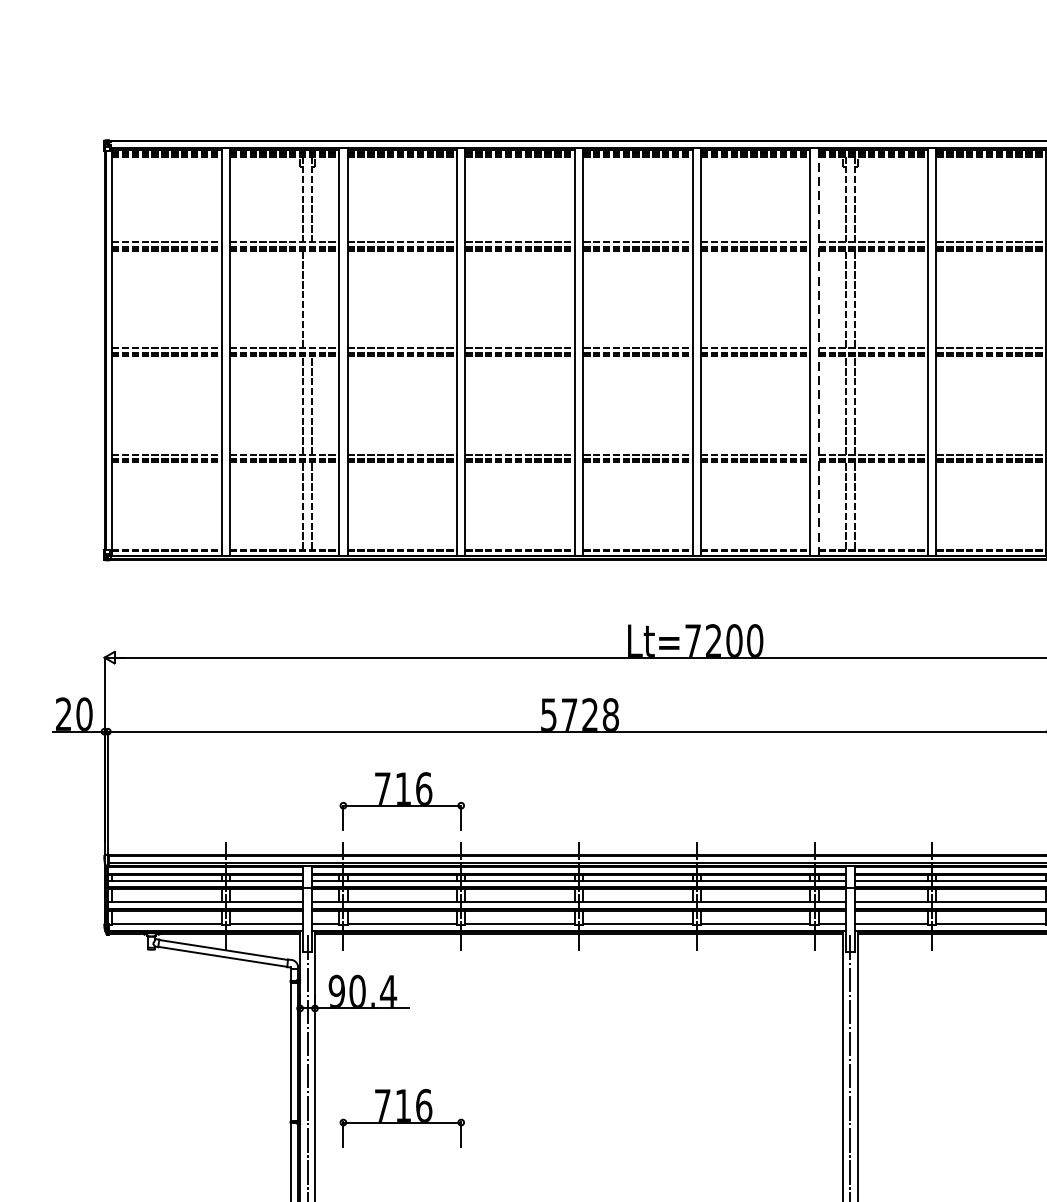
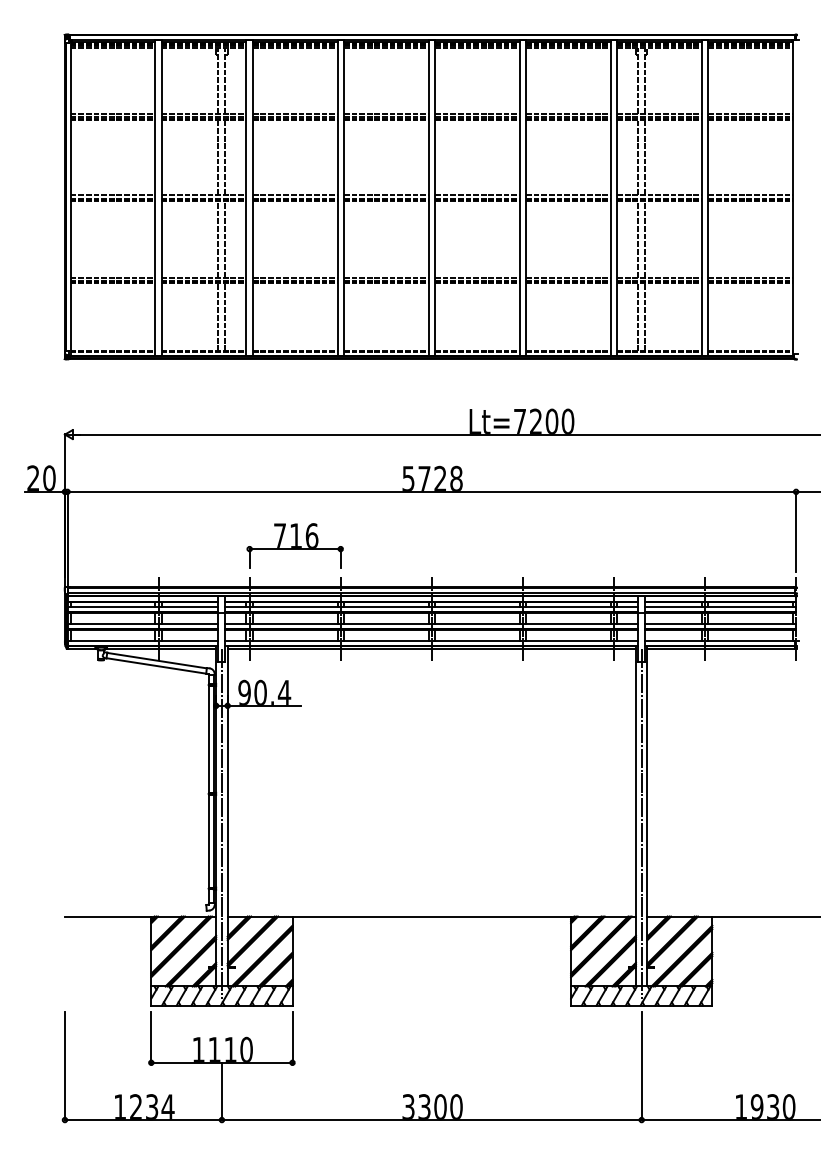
line: (312, 299) -> (225, 157), added
line: (819, 352) -> (617, 198), dashed -> solid
part: (401, 1117) -> (294, 790), removed

